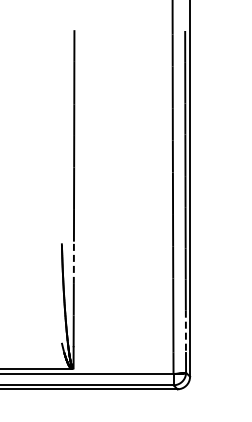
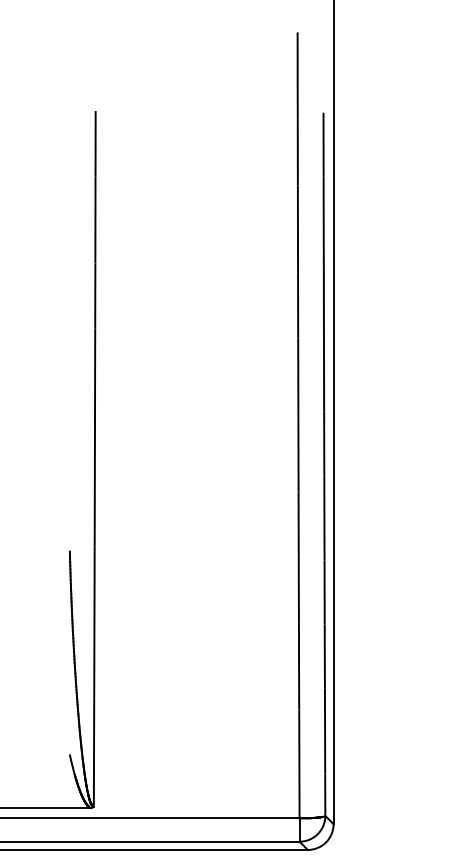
line: (73, 262) -> (93, 589), dashed -> solid
line: (185, 331) -> (324, 731), dashed -> solid

